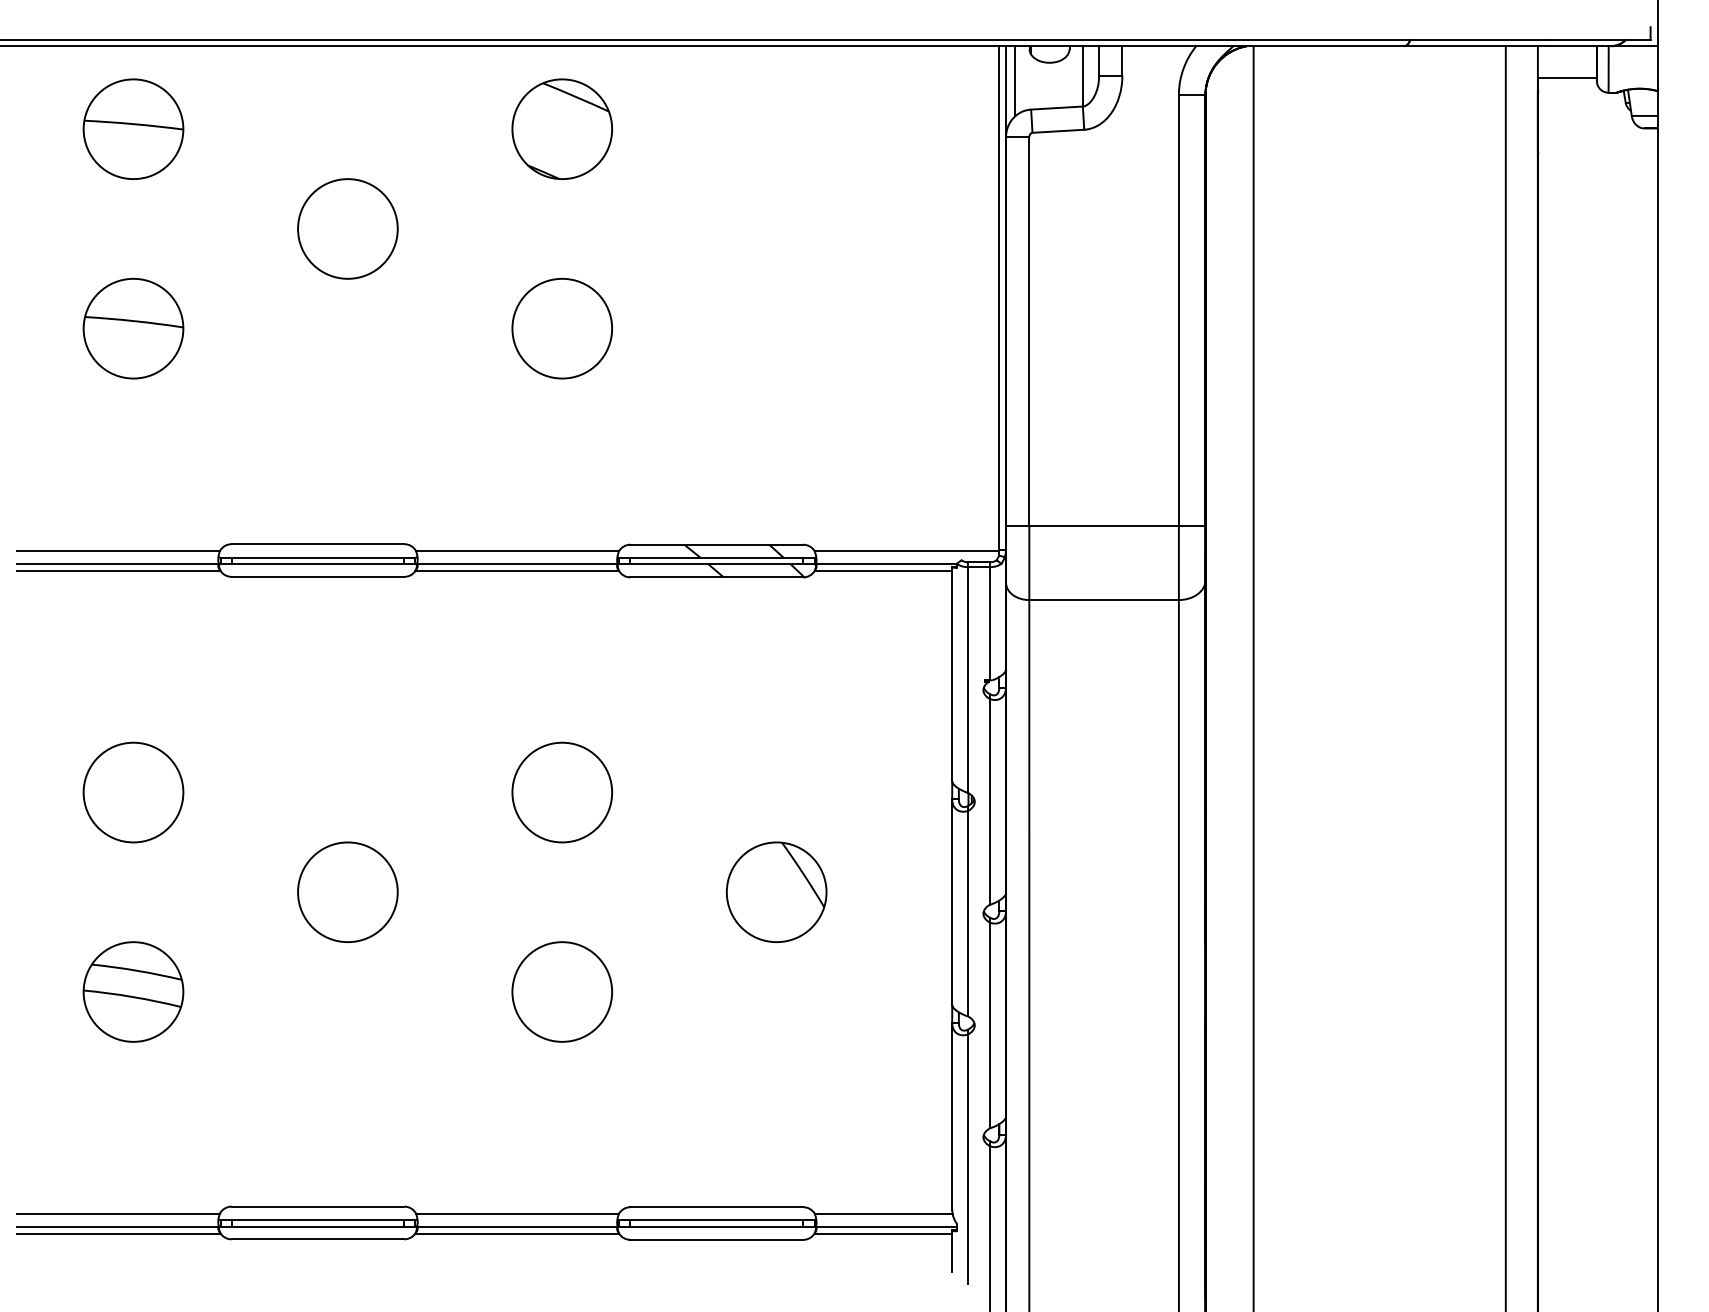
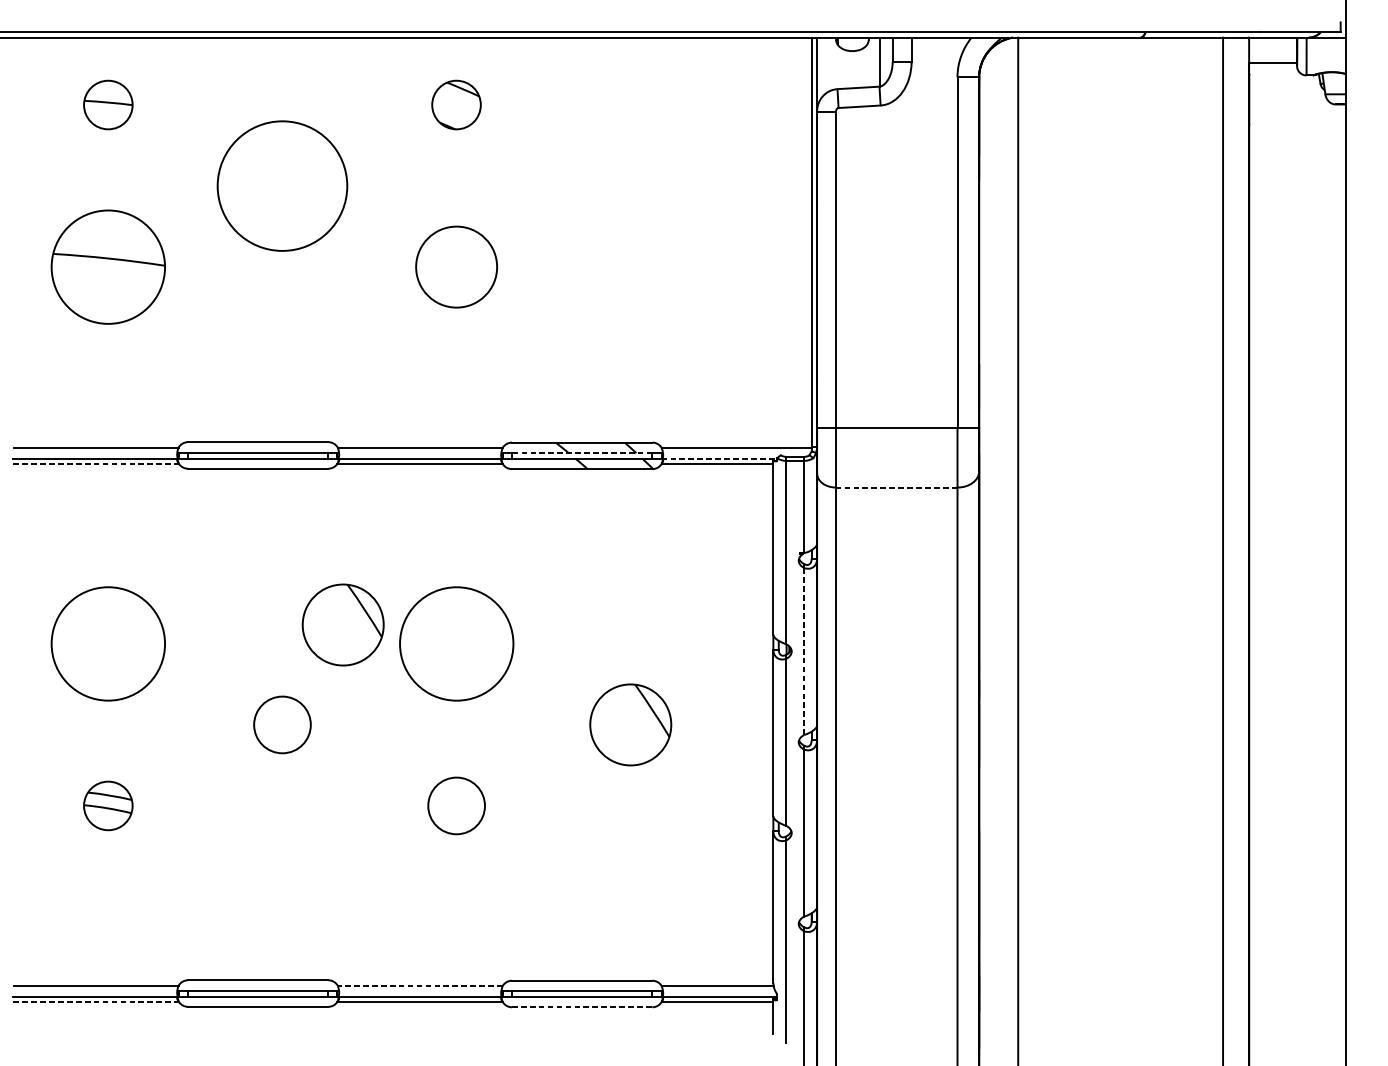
line: (1015, 81) -> (824, 66), removed
part: (133, 128) -> (108, 104), size x0.6
part: (561, 128) -> (455, 104), size x0.6
circle: (347, 228) -> (282, 185), size x1.6
part: (133, 328) -> (108, 266), size x1.4
line: (716, 557) -> (581, 452), solid -> dashed
line: (886, 564) -> (719, 458), solid -> dashed
line: (119, 571) -> (96, 464), solid -> dashed
line: (1104, 600) -> (897, 487), solid -> dashed
part: (422, 768) -> (343, 624), added
circle: (133, 792) -> (108, 643), size x1.4
circle: (561, 792) -> (455, 643), size x1.4
line: (990, 801) -> (804, 651), solid -> dashed
circle: (347, 892) -> (282, 725), size x0.7
part: (133, 991) -> (108, 805), size x0.6
circle: (562, 991) -> (456, 805), size x0.7
line: (517, 1213) -> (420, 985), solid -> dashed
line: (119, 1233) -> (96, 1002), solid -> dashed
line: (717, 1239) -> (582, 1006), solid -> dashed

